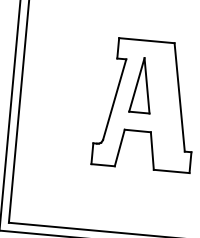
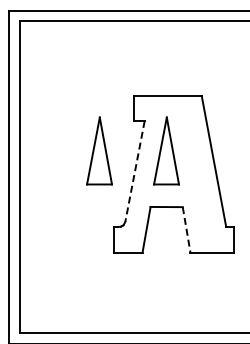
part: (87, 79) -> (99, 150), added
line: (114, 100) -> (134, 172), solid -> dashed
line: (152, 151) -> (186, 230), solid -> dashed

